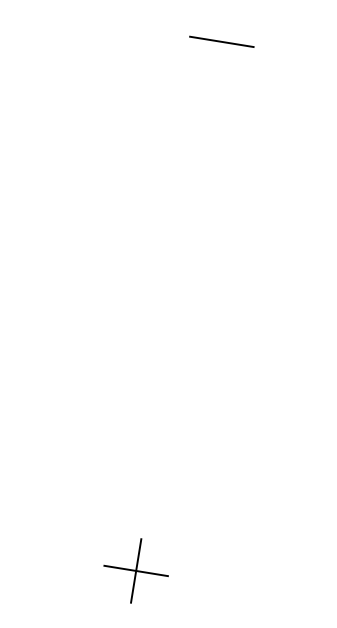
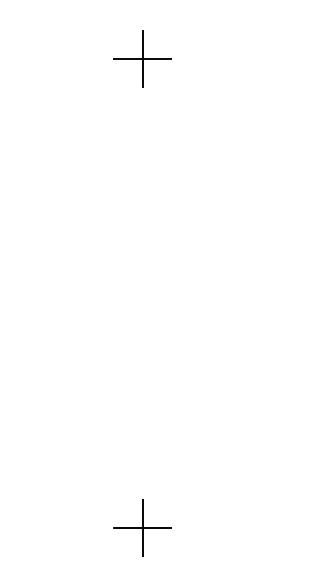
line: (221, 42) -> (142, 59), added

